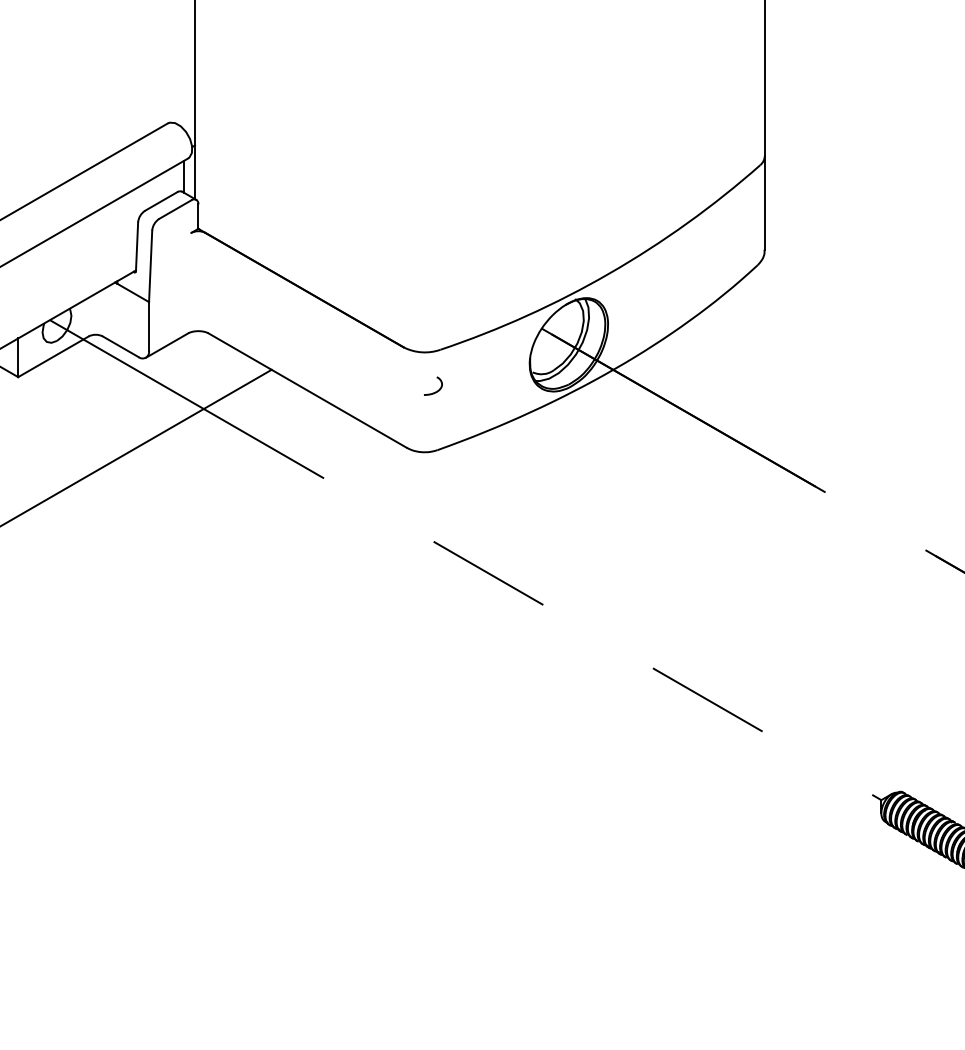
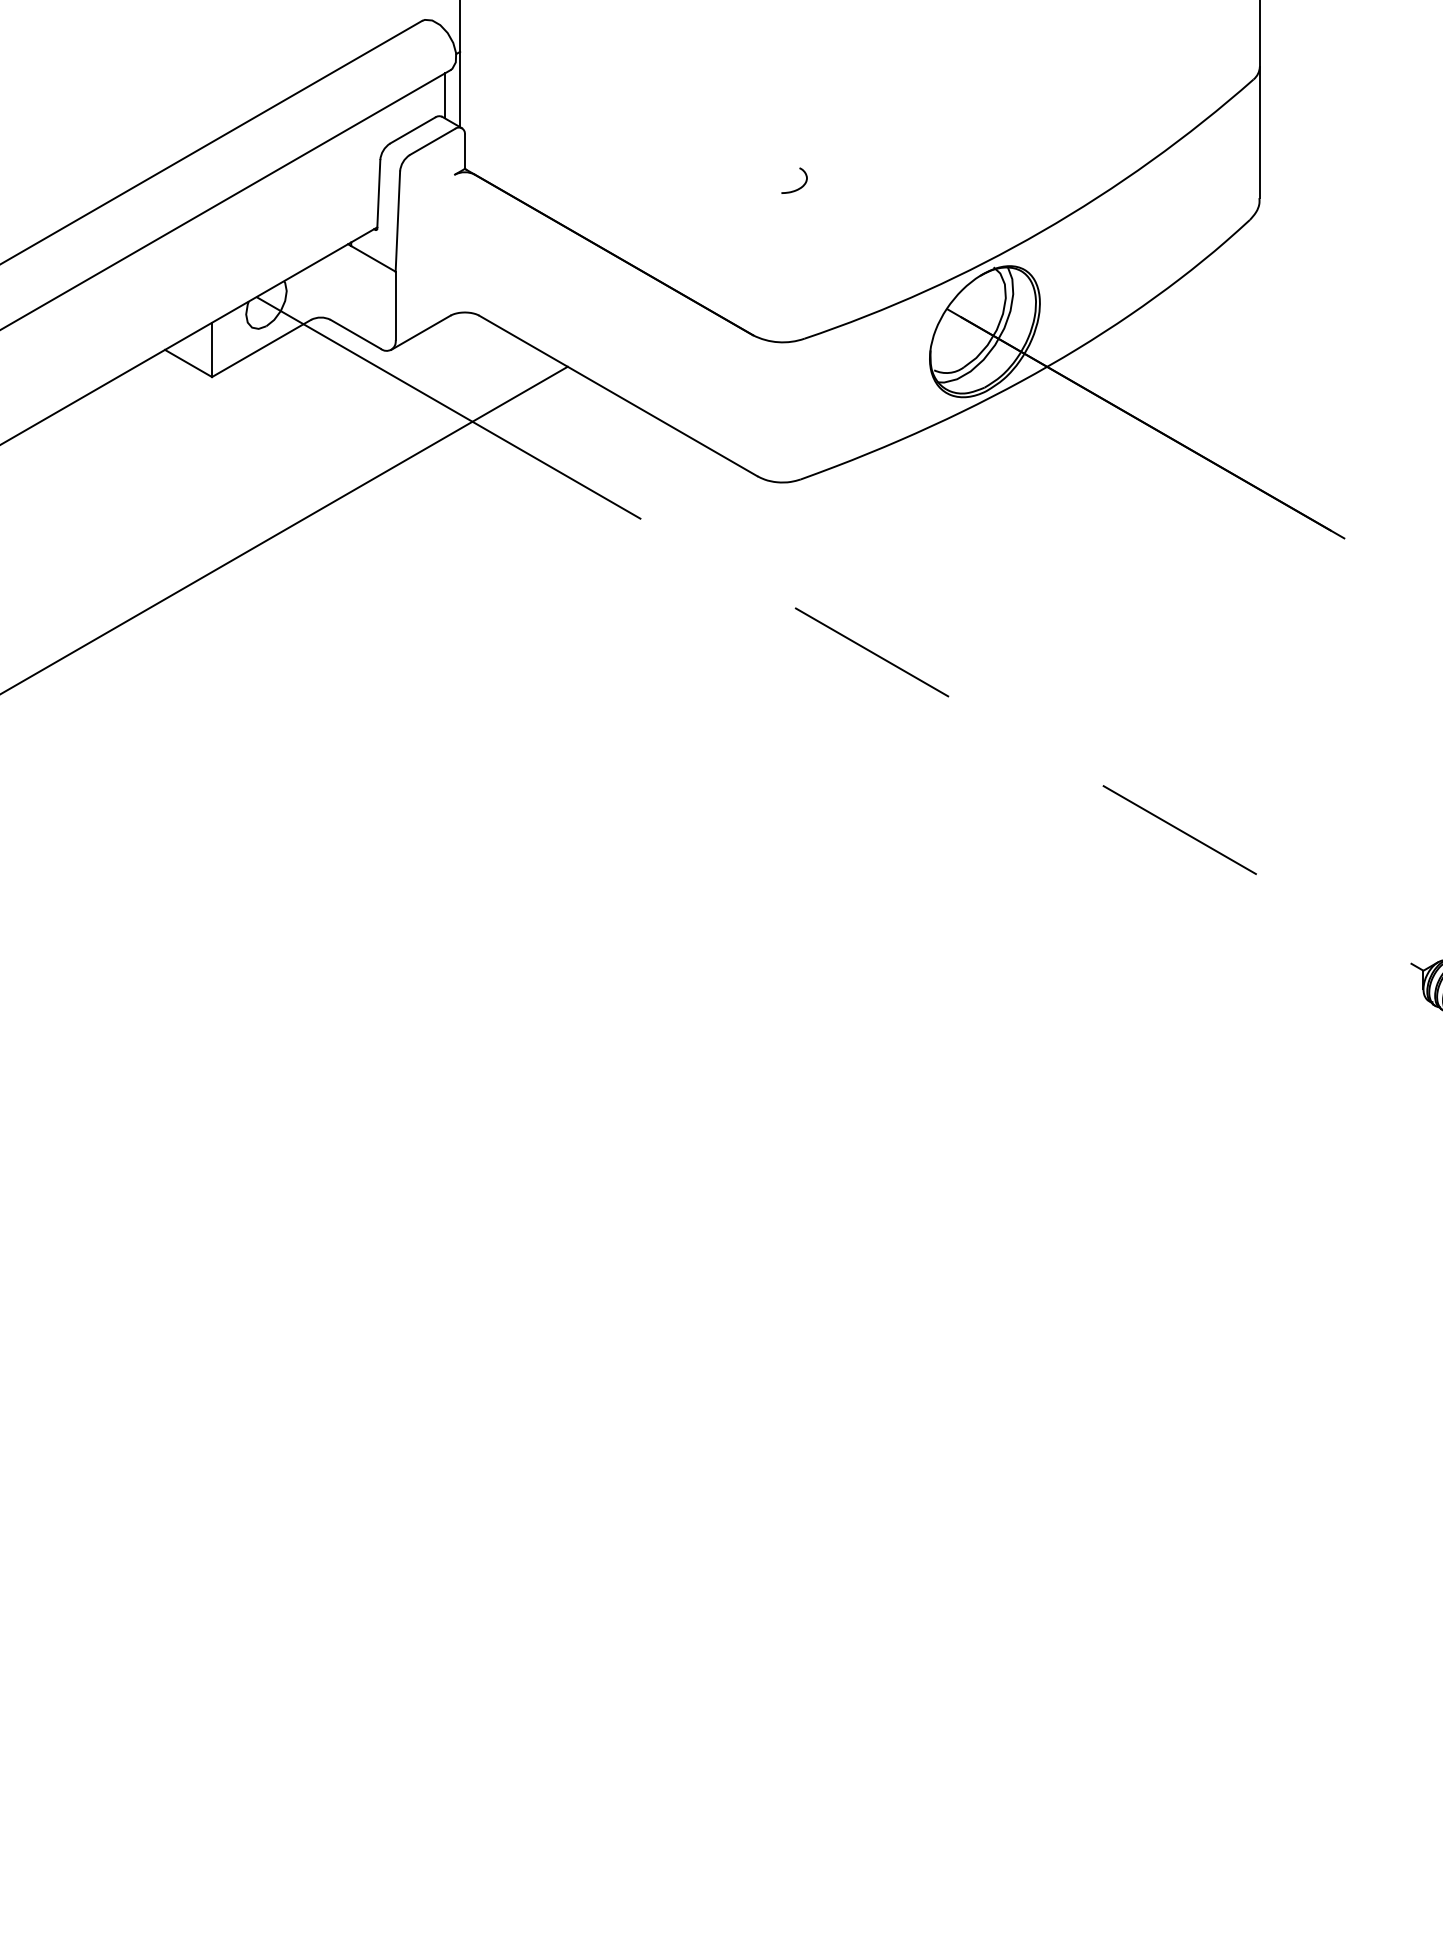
curve: (435, 391) -> (797, 188), moved

